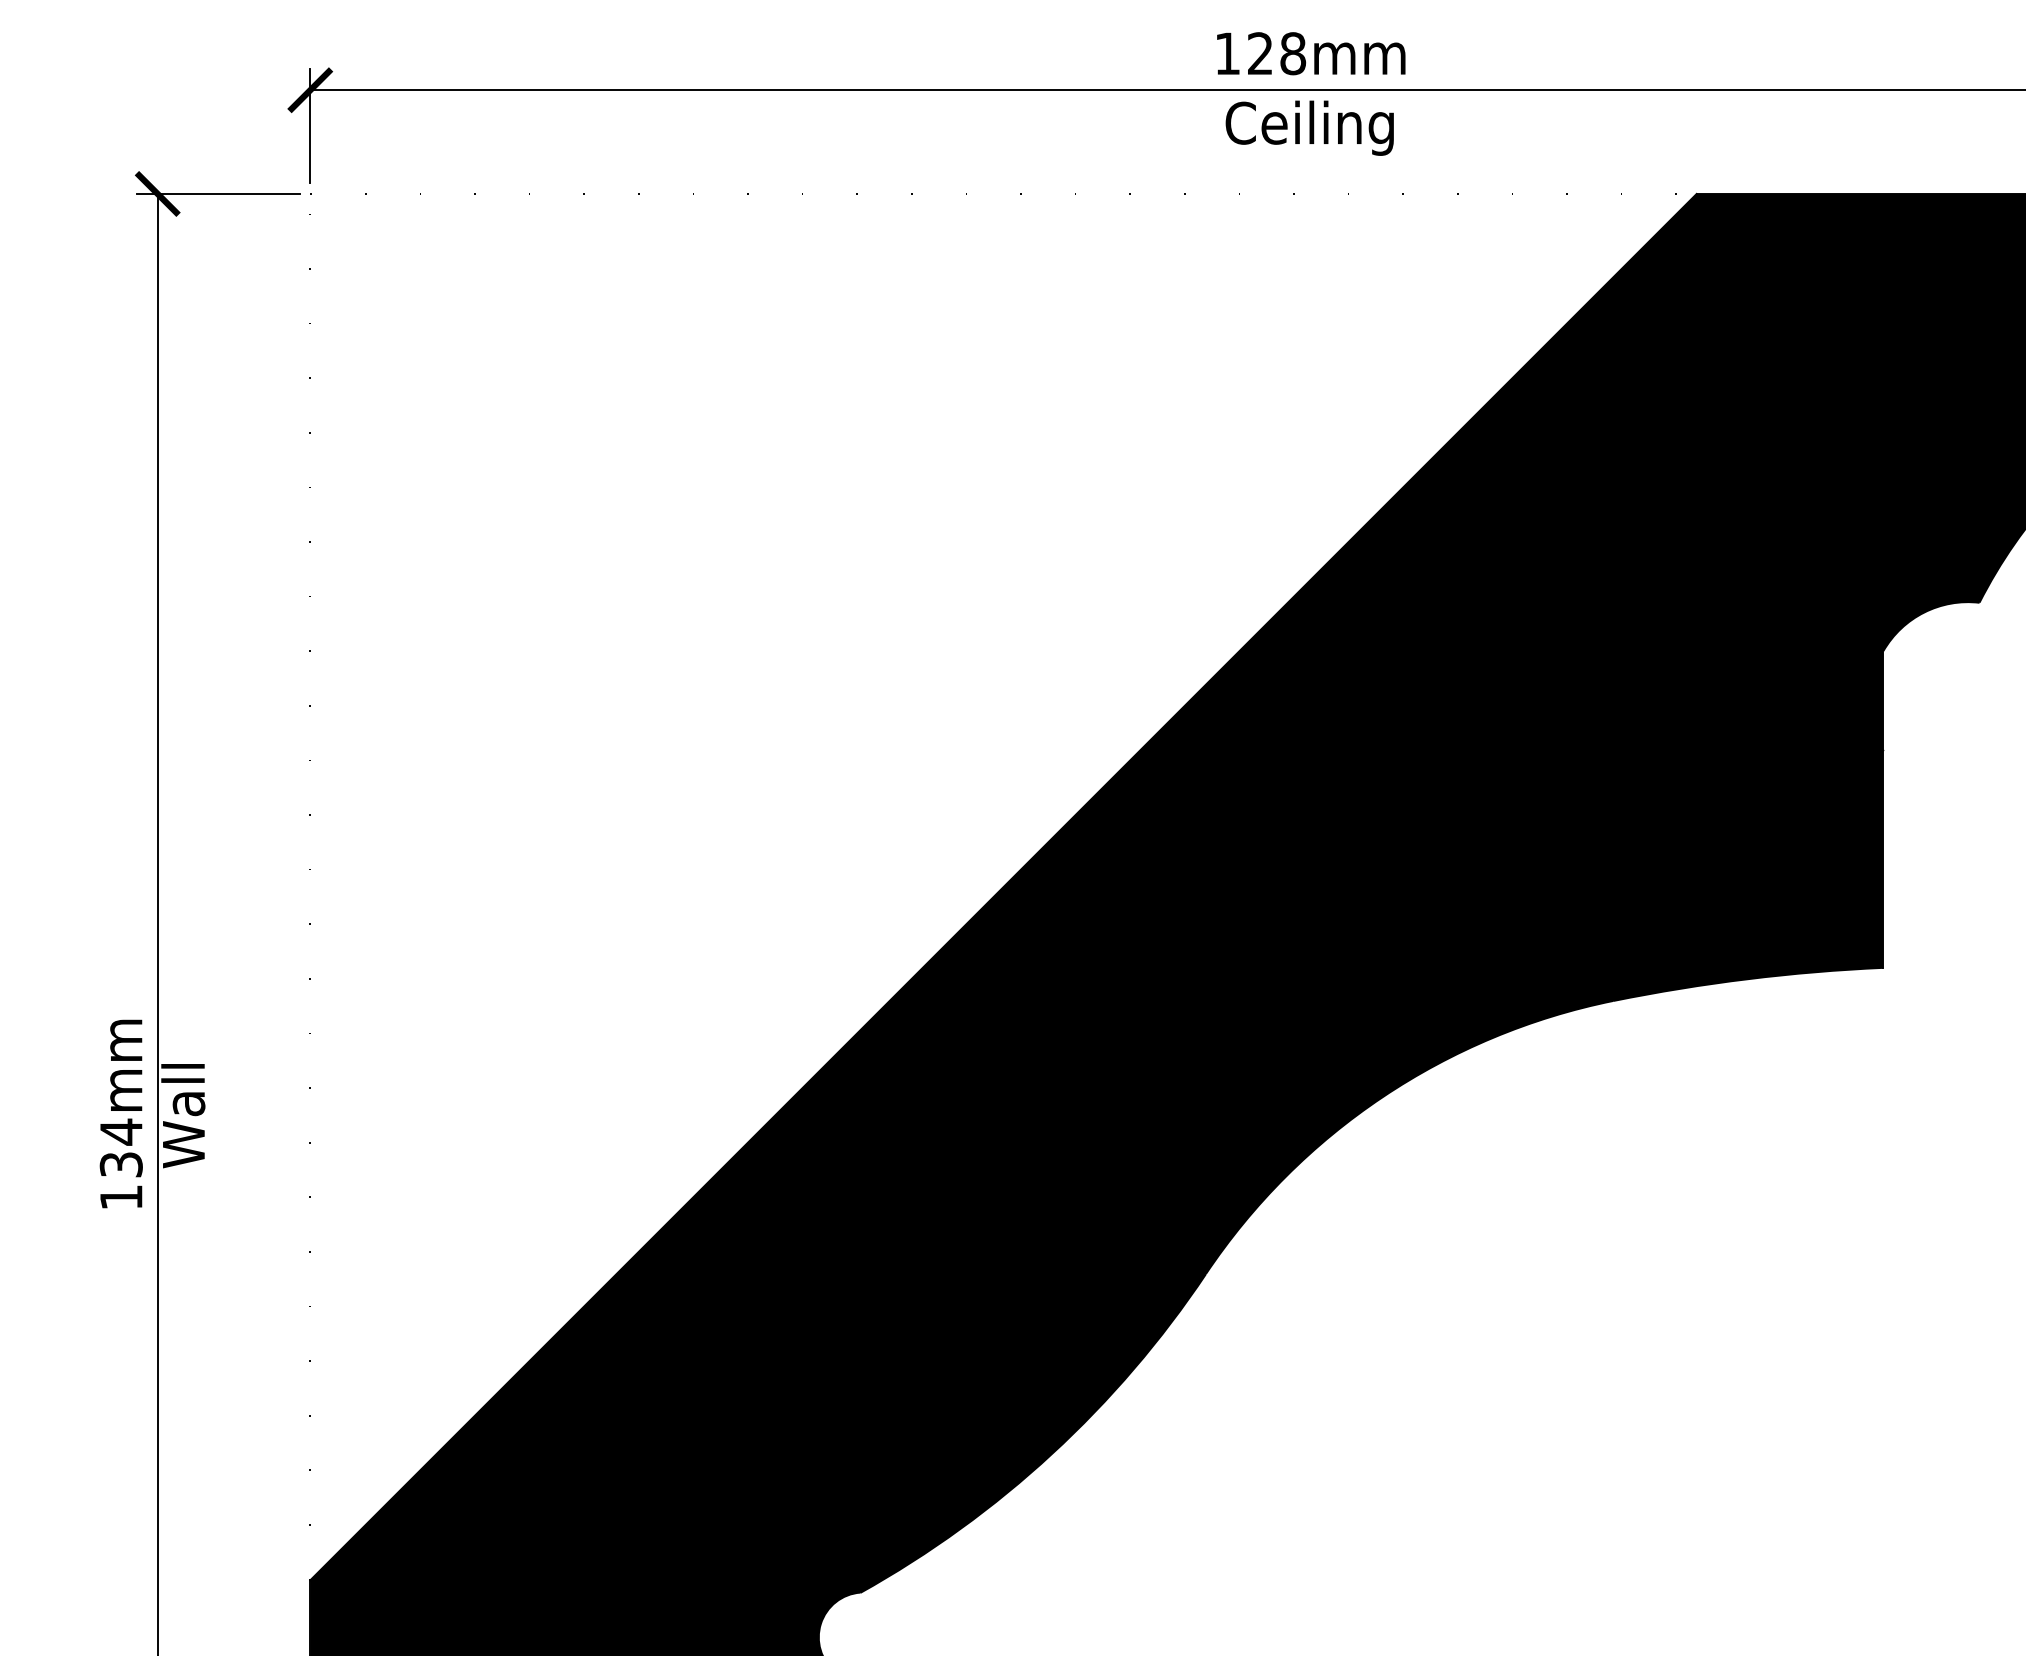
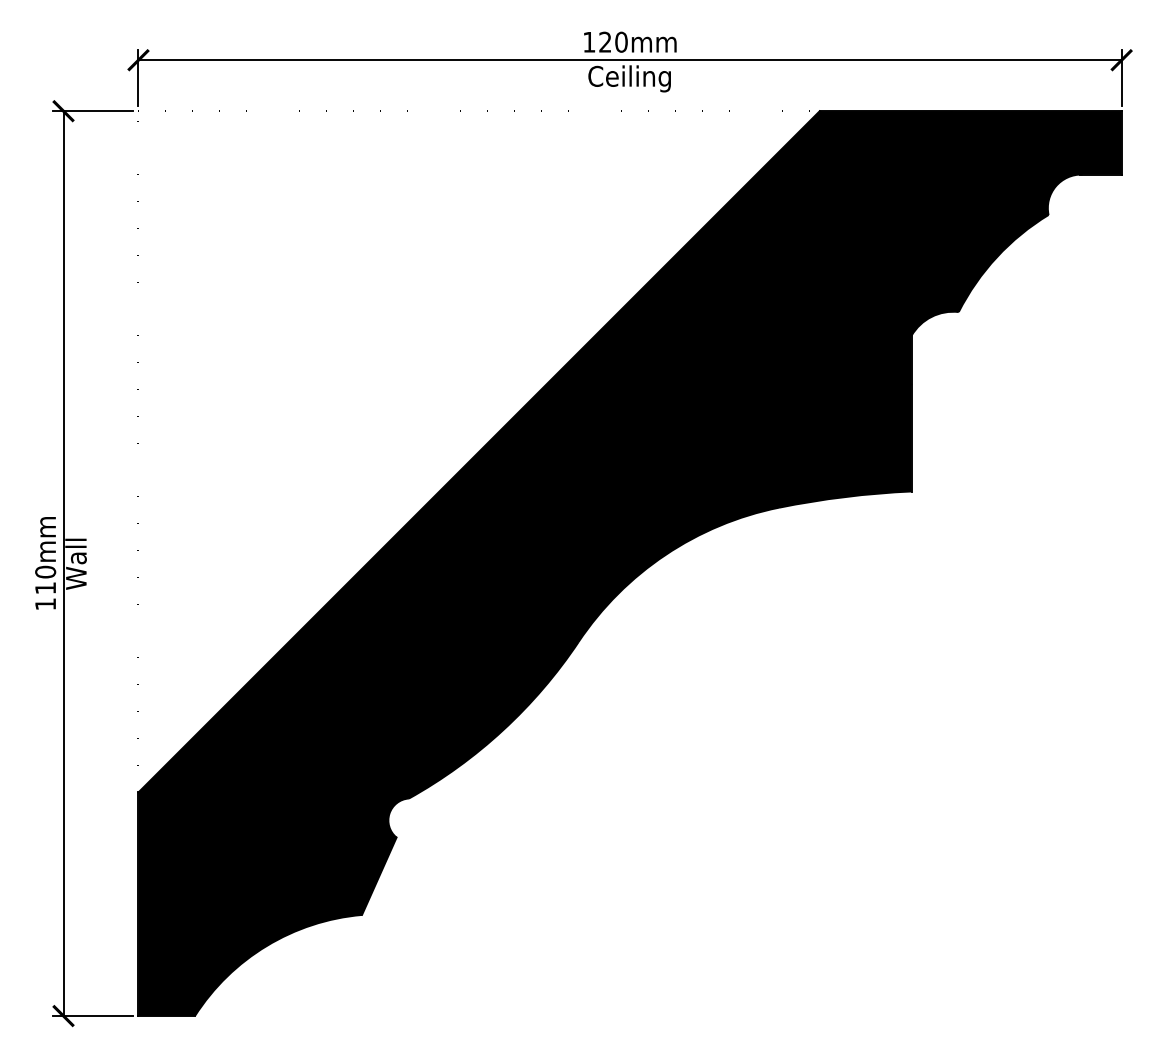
text: (1293, 54) -> (621, 42), 128mm -> 120mm
text: (121, 1146) -> (45, 579), 134mm -> 110mm

